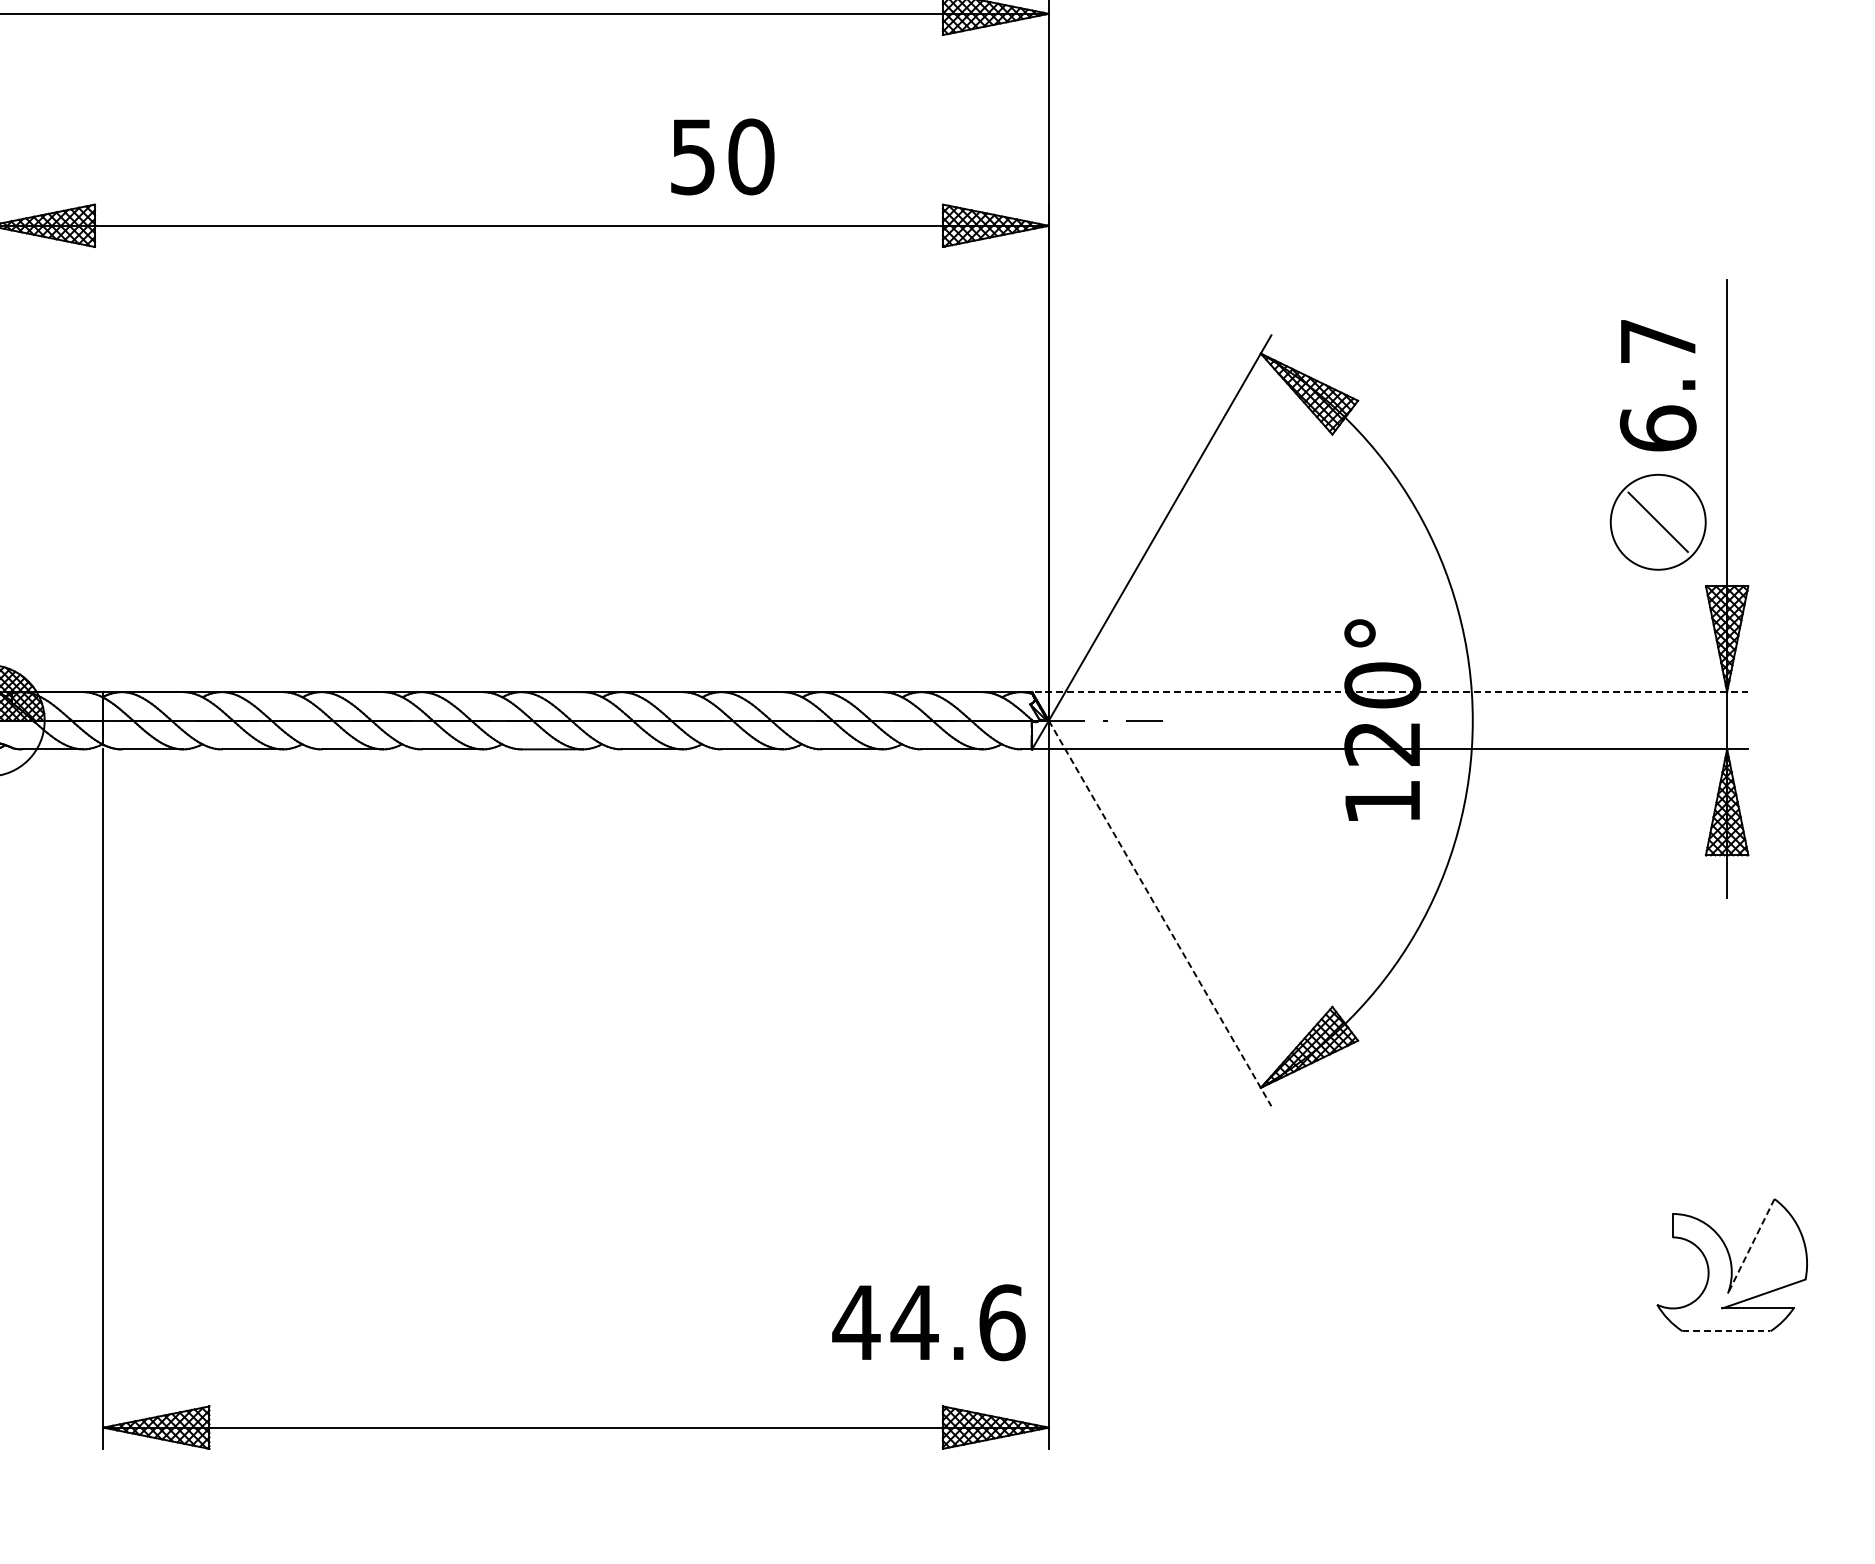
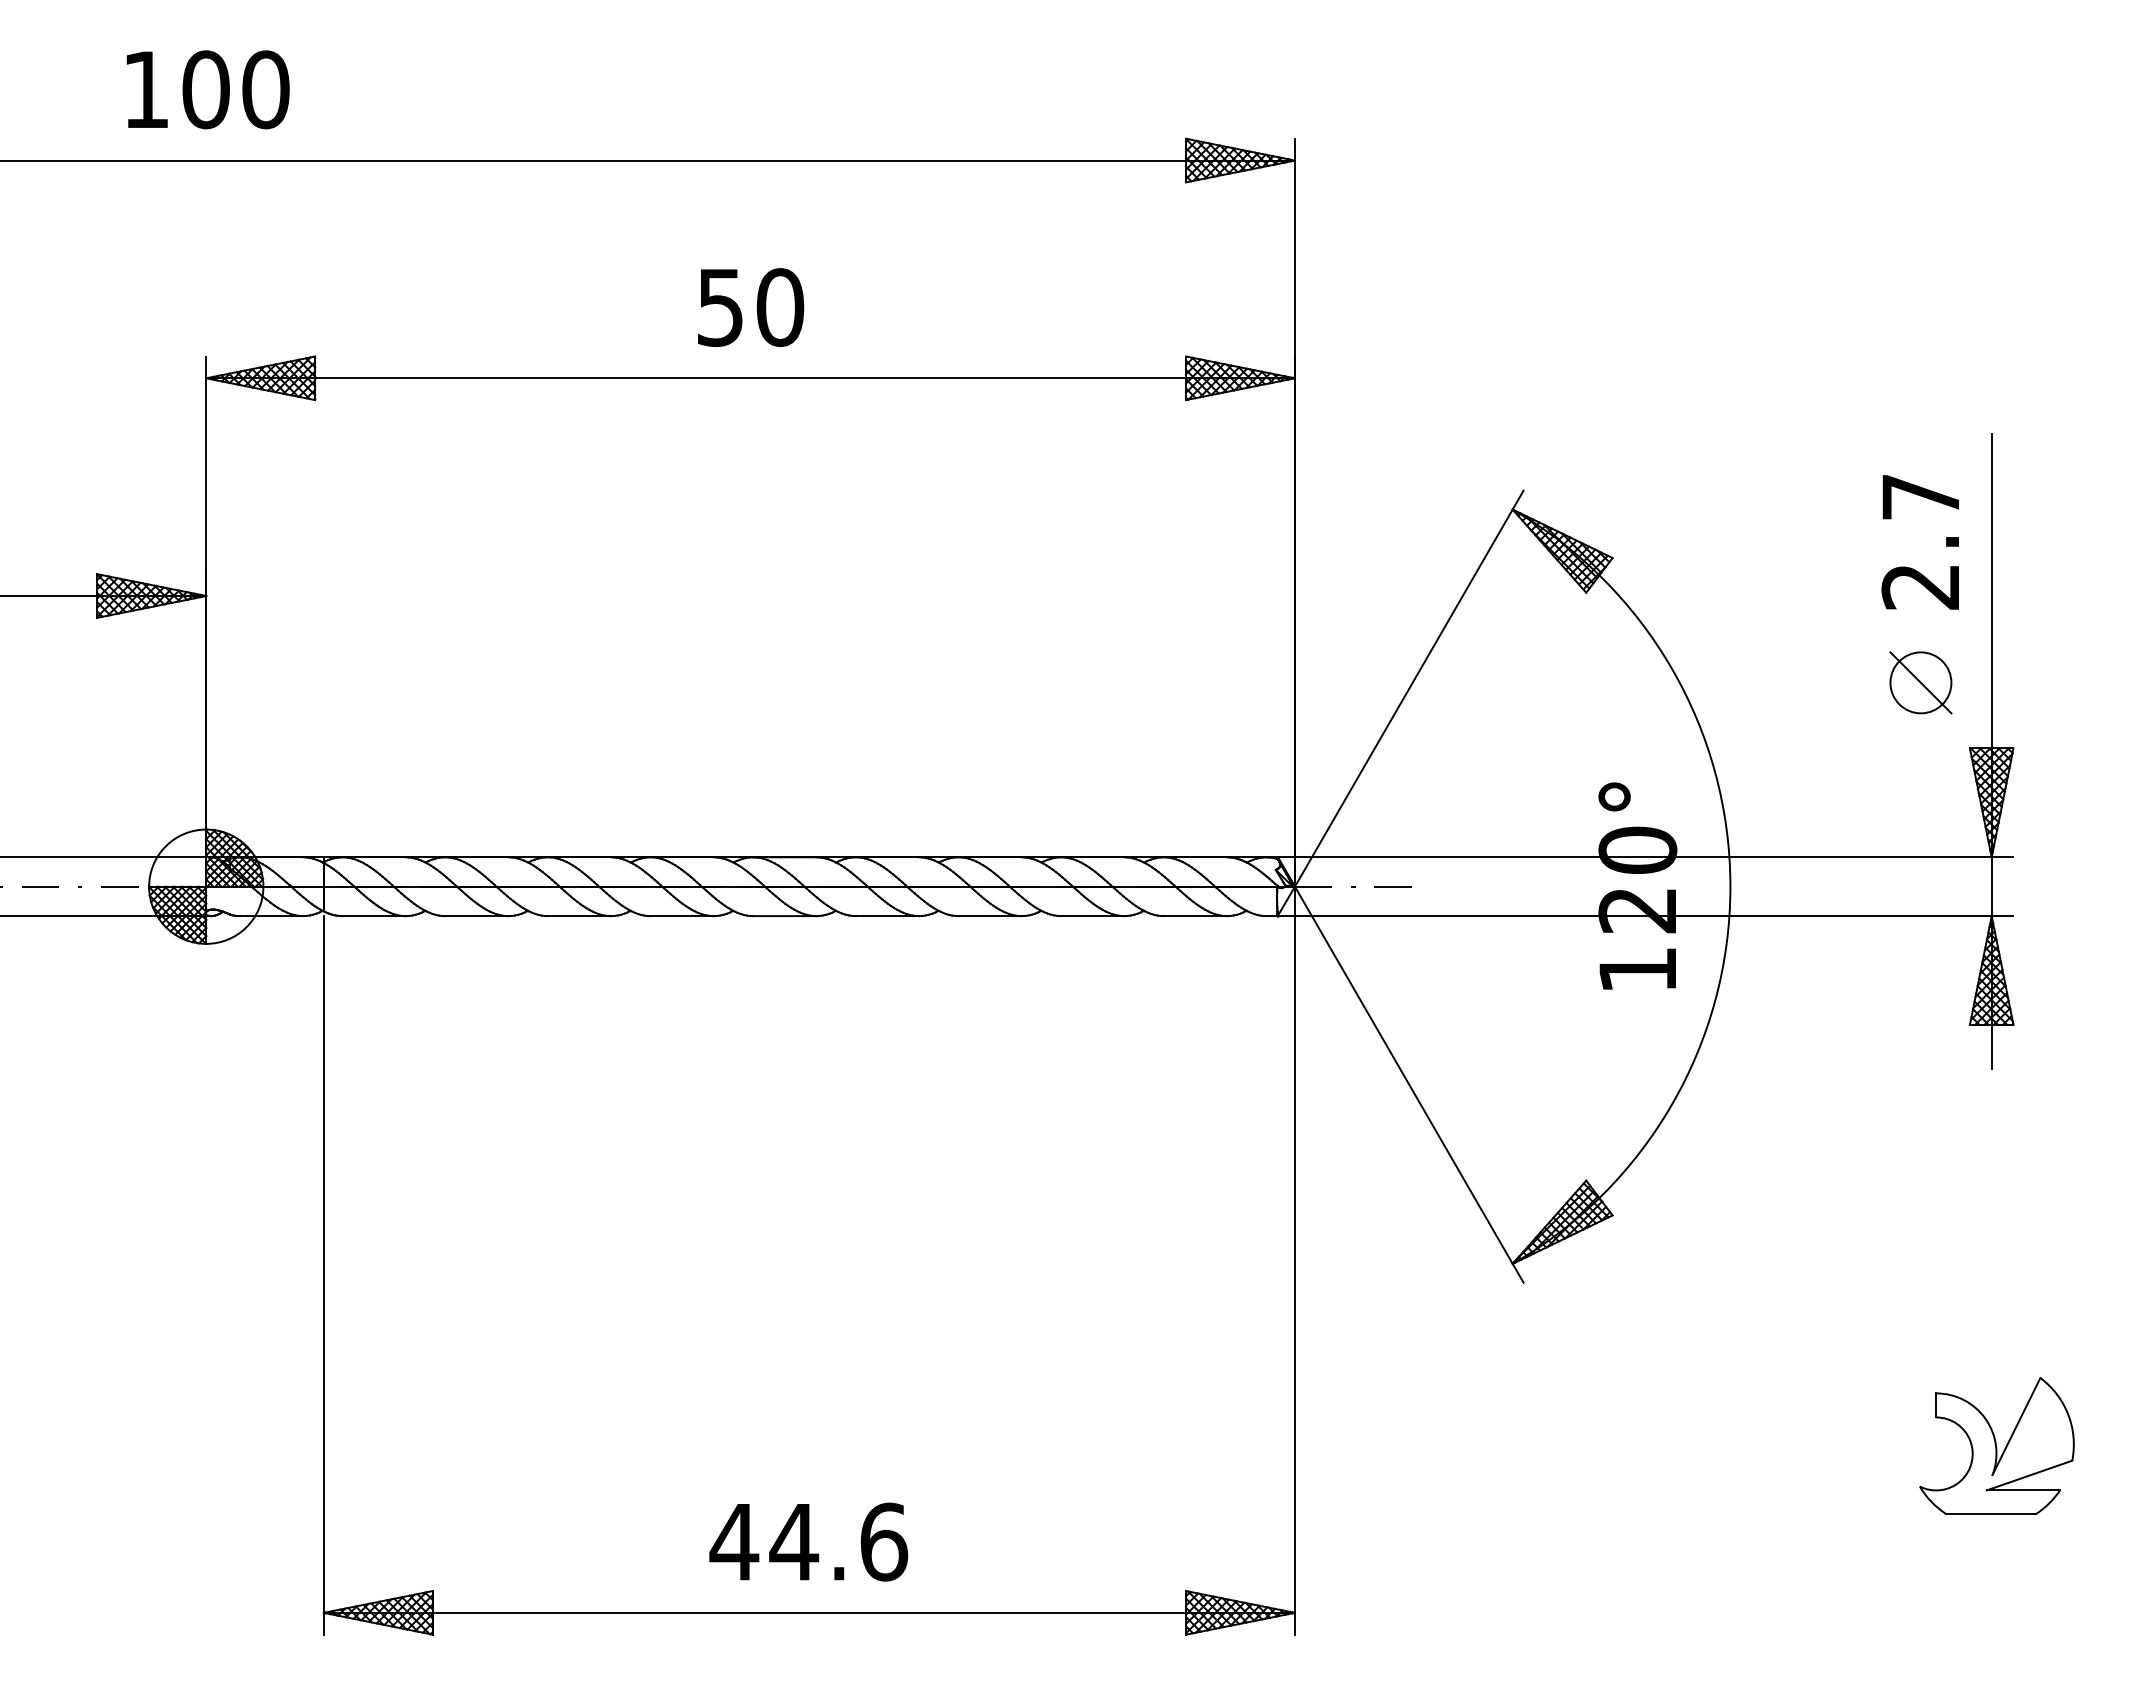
text: (723, 156) -> (751, 307), moved
text: (1657, 427) -> (1920, 585), 6.7 -> 2.7
circle: (1657, 521) -> (1920, 682), size x0.62
line: (1390, 692) -> (1645, 857), dashed -> solid
line: (1160, 913) -> (1409, 1084), dashed -> solid
line: (1751, 1247) -> (2016, 1427), dashed -> solid
text: (928, 1322) -> (808, 1541), moved
line: (1726, 1330) -> (1991, 1513), dashed -> solid

